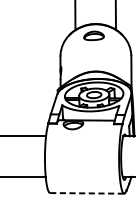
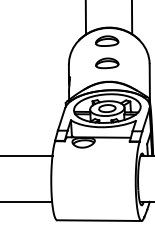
part: (94, 55) -> (107, 63), added
line: (87, 193) -> (99, 220), dashed -> solid

